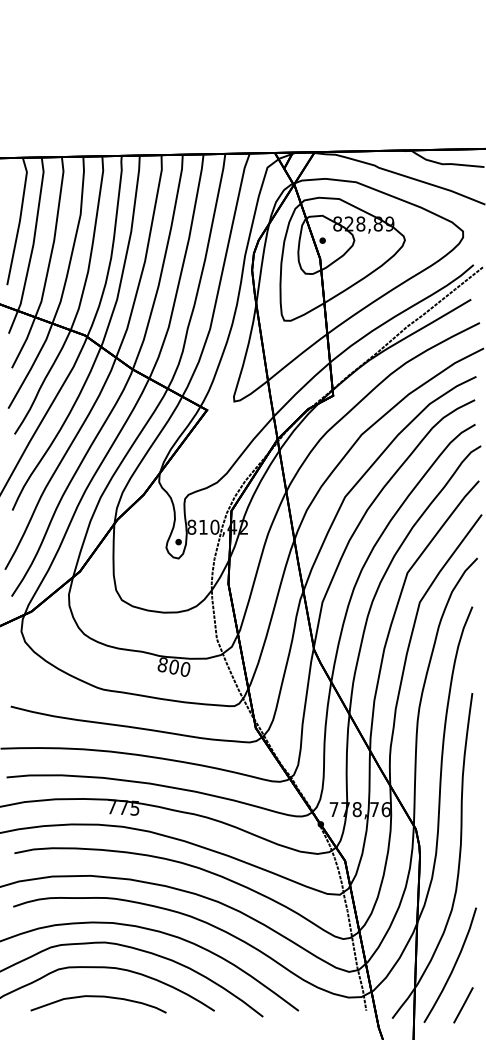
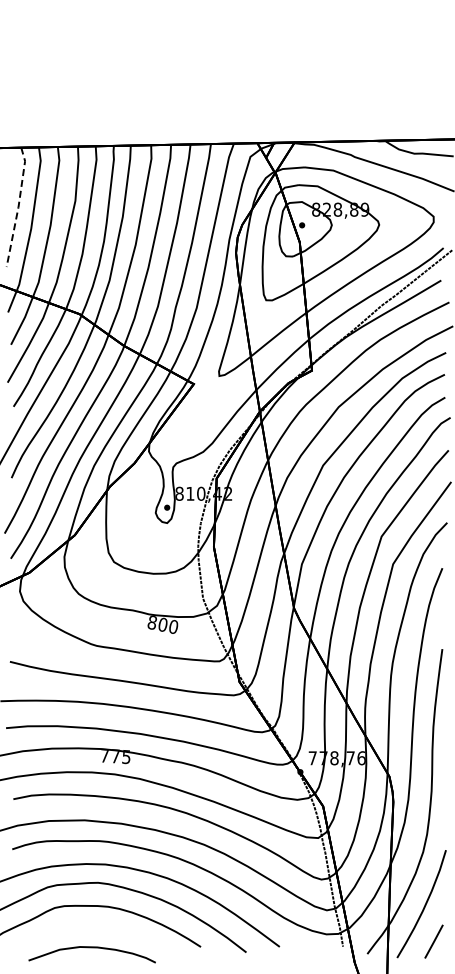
line: (19, 221) -> (18, 207), solid -> dashed
curve: (97, 997) -> (91, 948), moved

